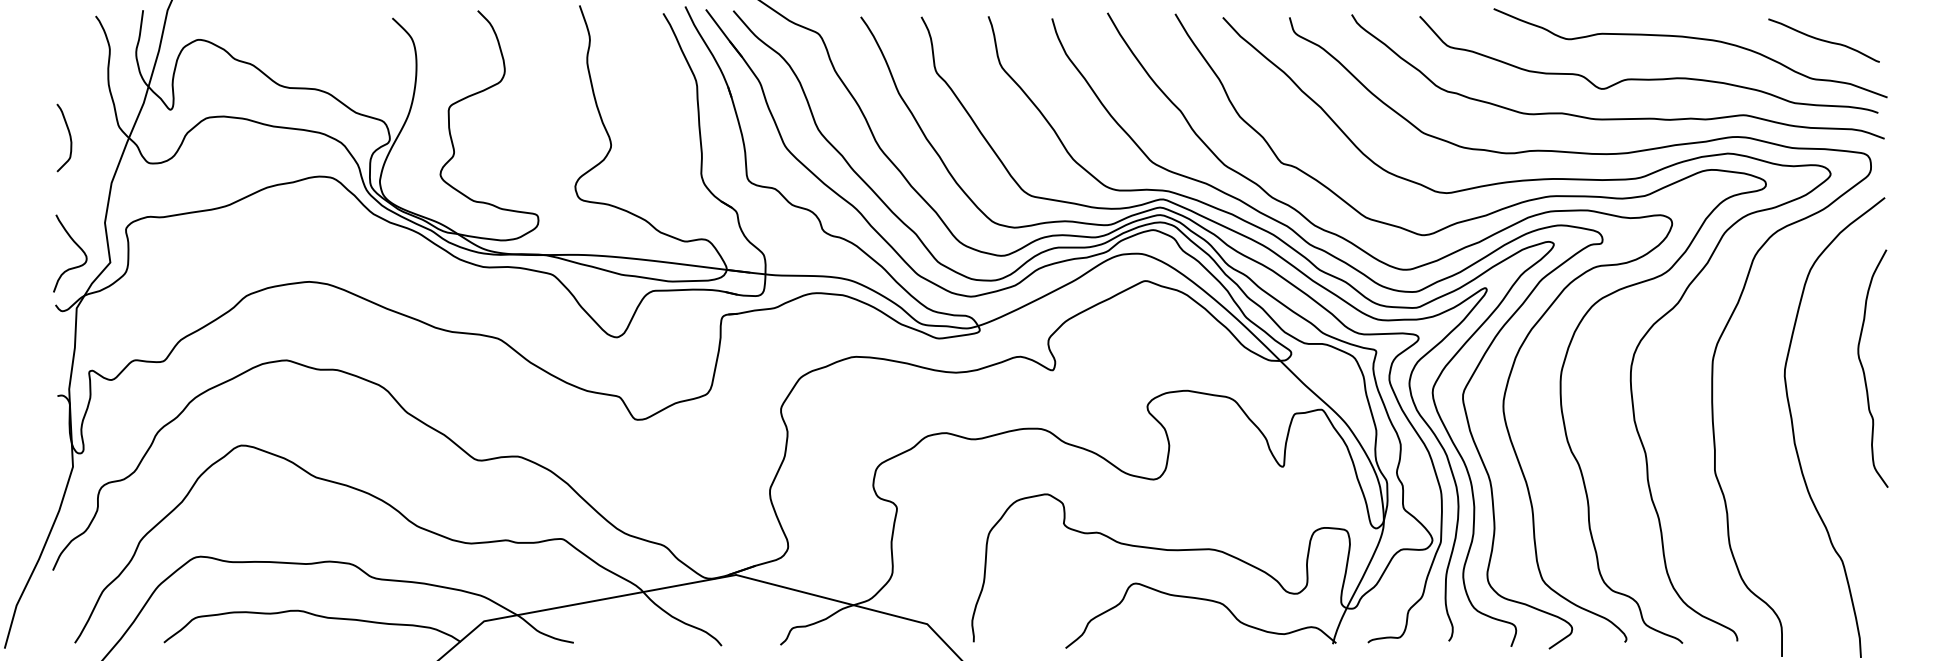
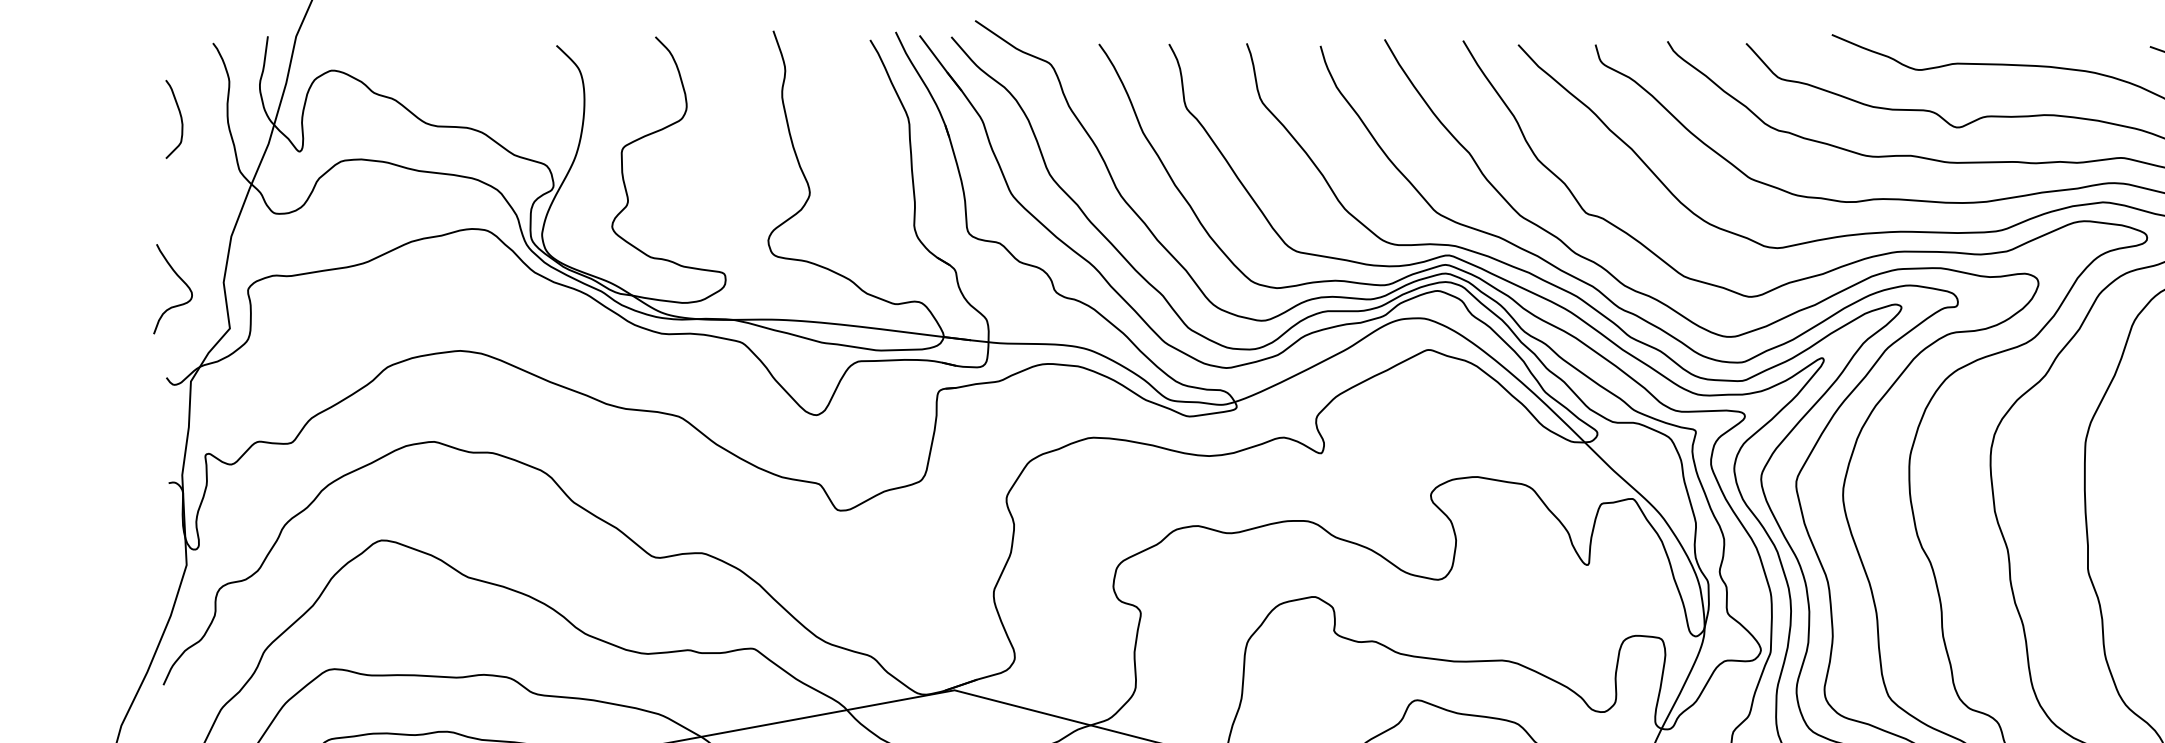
curve: (69, 137) -> (180, 118), moved
curve: (77, 246) -> (181, 280), moved

